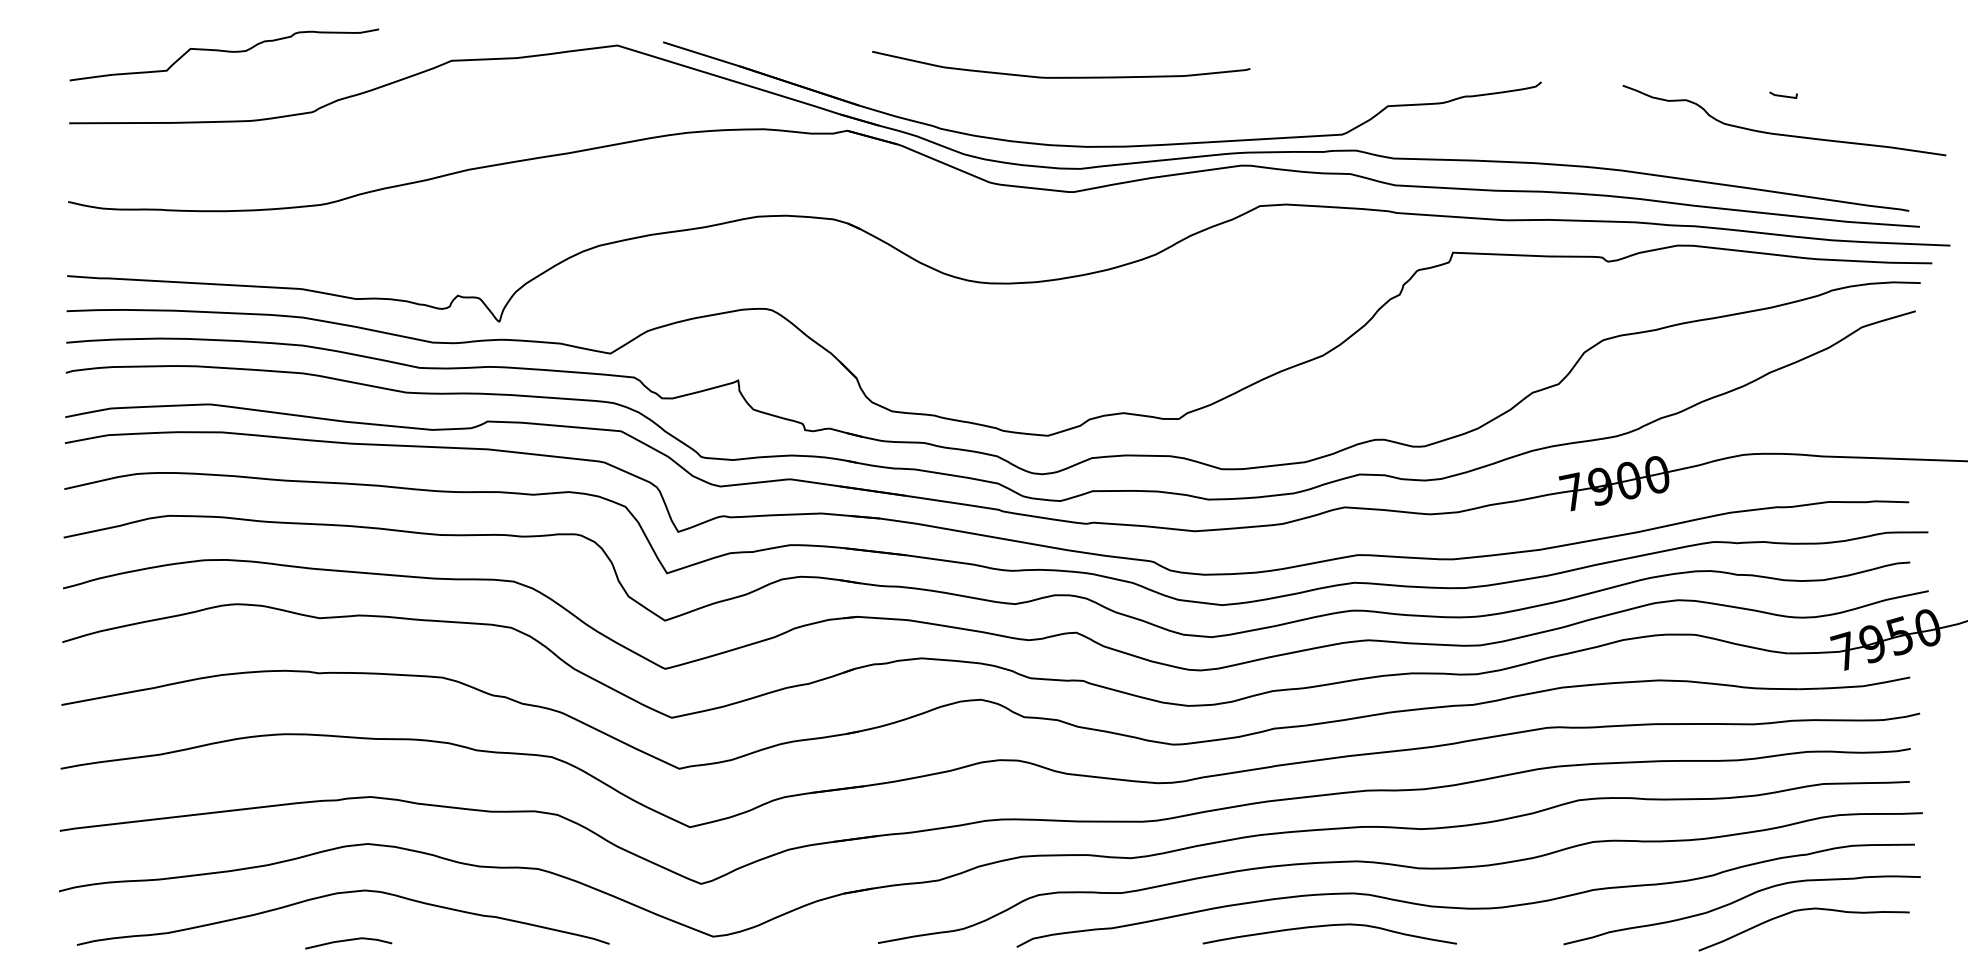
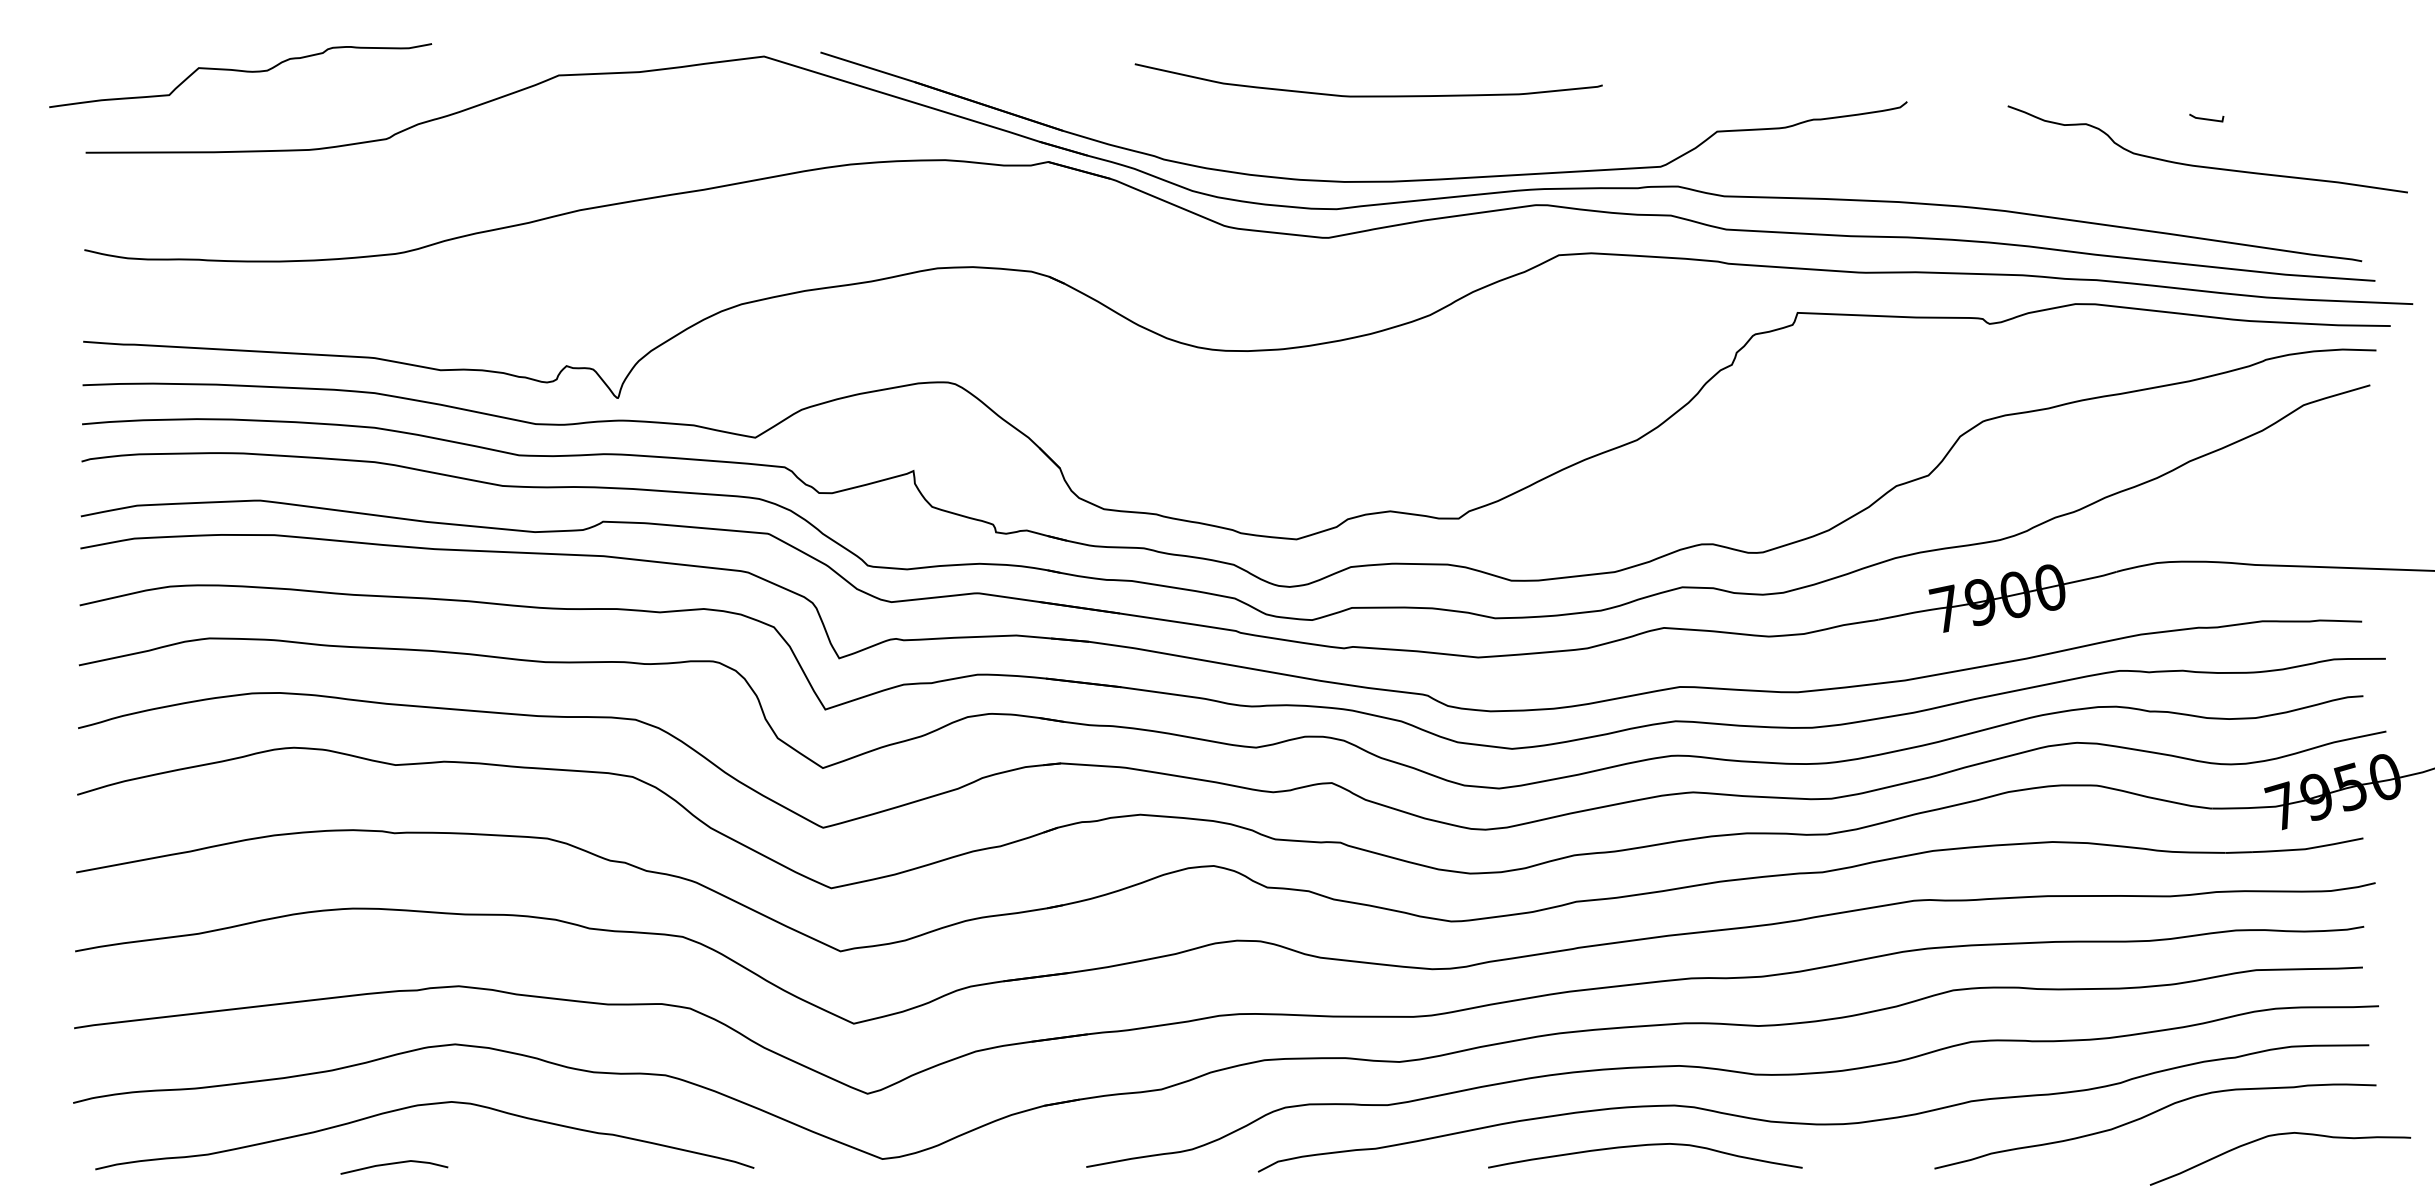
curve: (225, 52) -> (241, 72), moved
curve: (1061, 76) -> (1369, 94), moved
curve: (1799, 911) -> (2274, 1136), moved
curve: (347, 941) -> (392, 1165), moved

